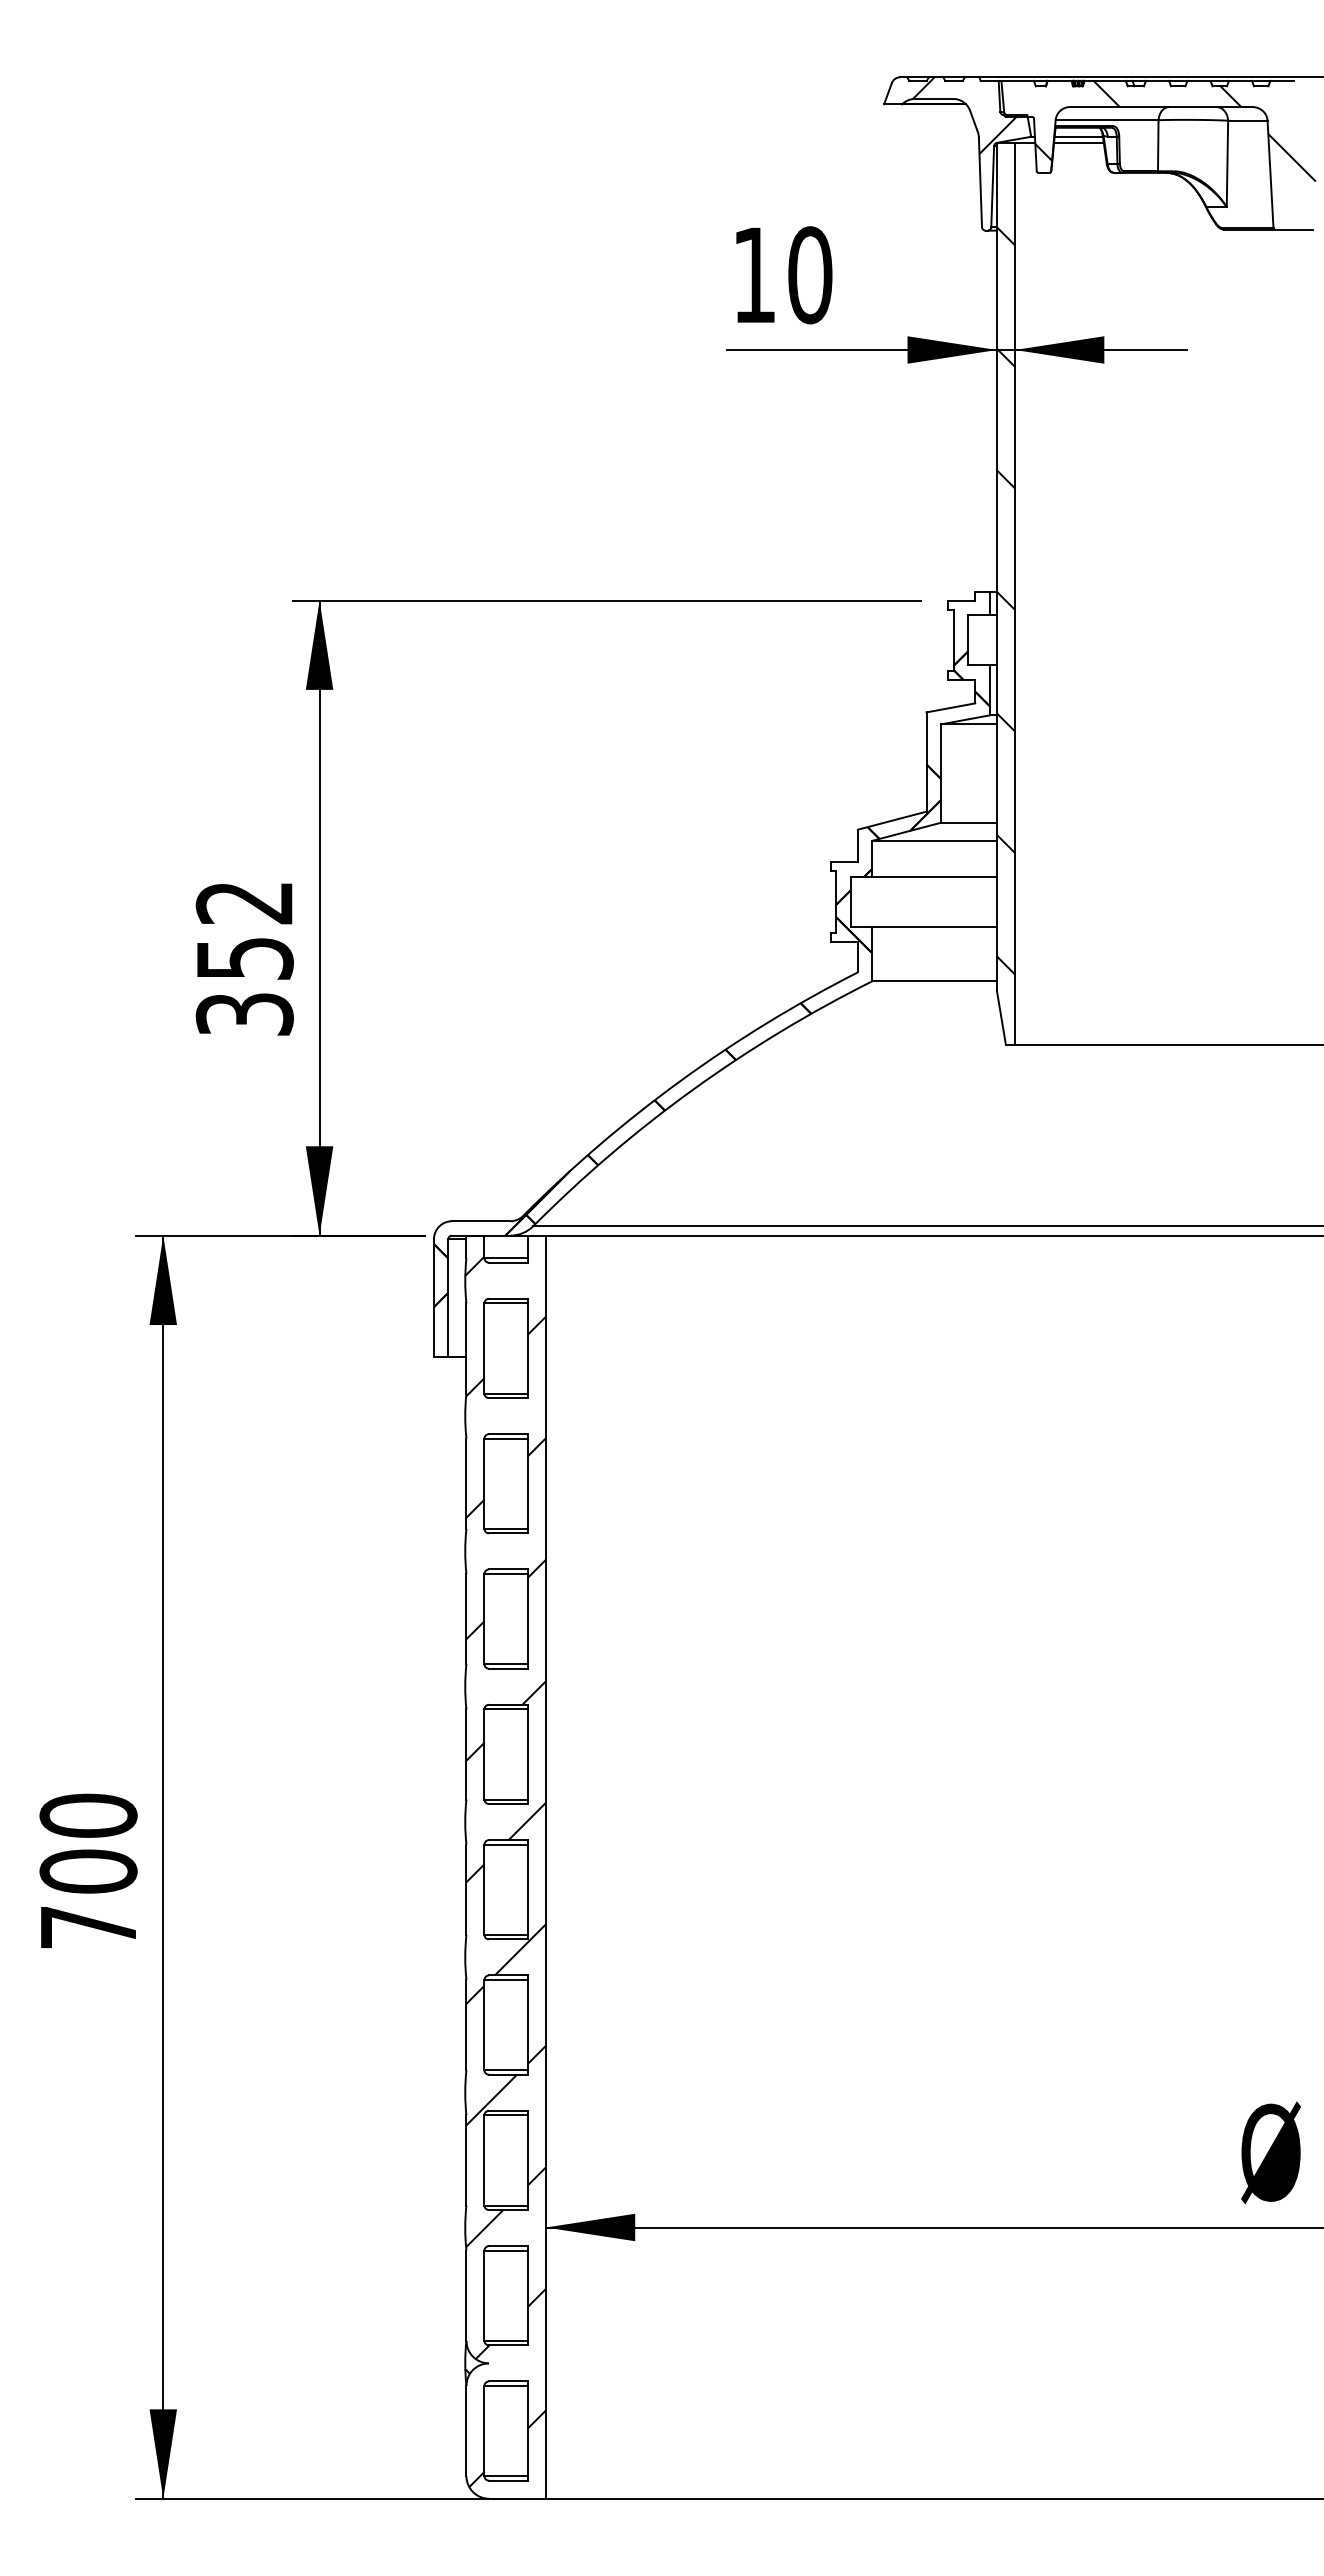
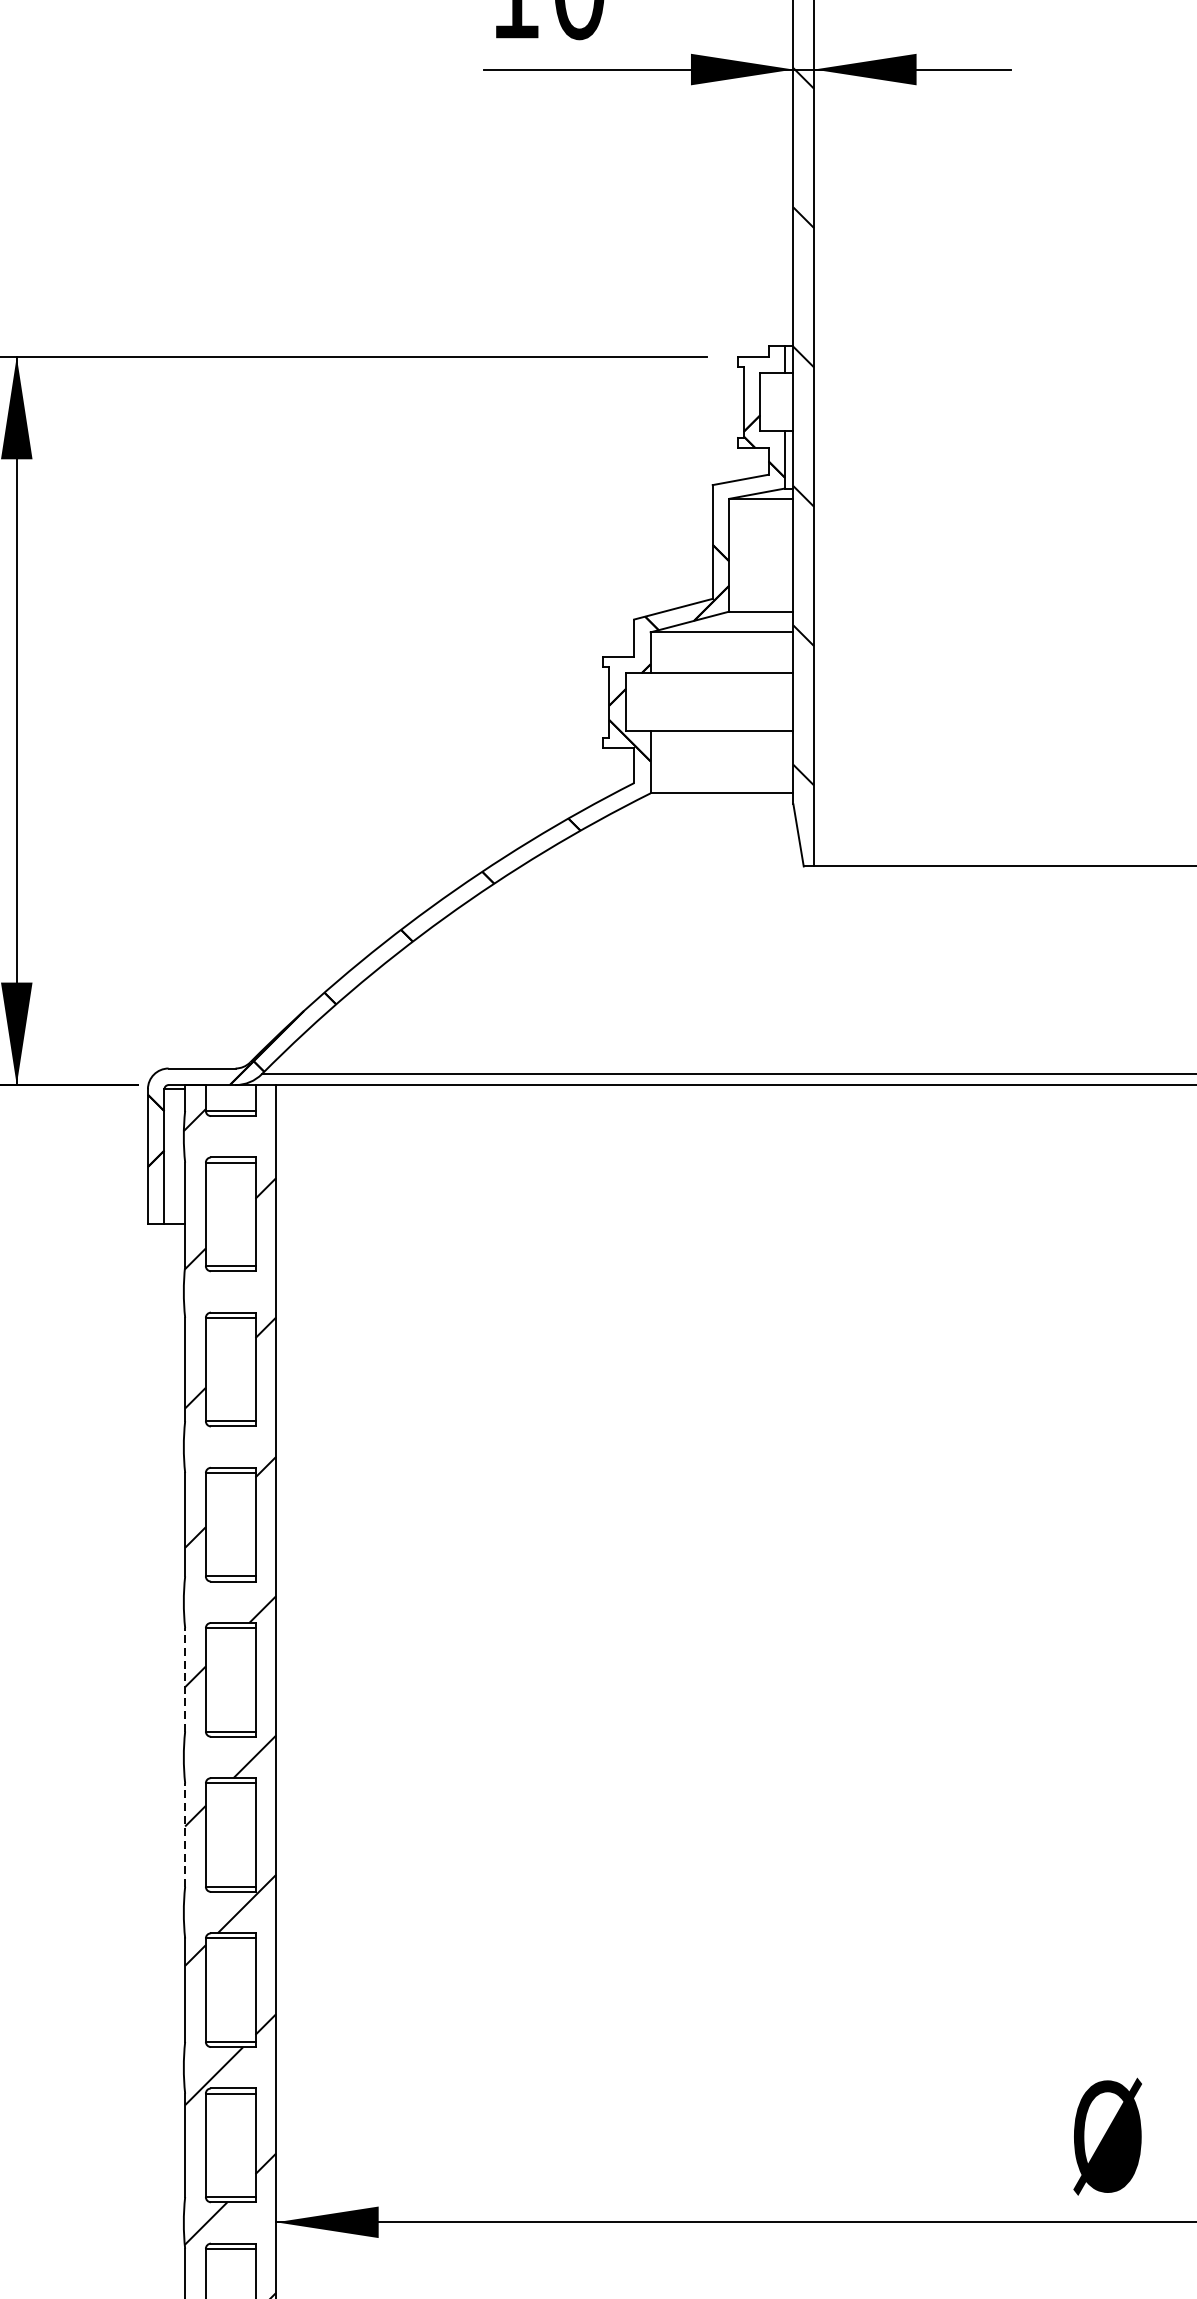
line: (466, 1753) -> (185, 1678), solid -> dashed
line: (466, 1889) -> (185, 1834), solid -> dashed

